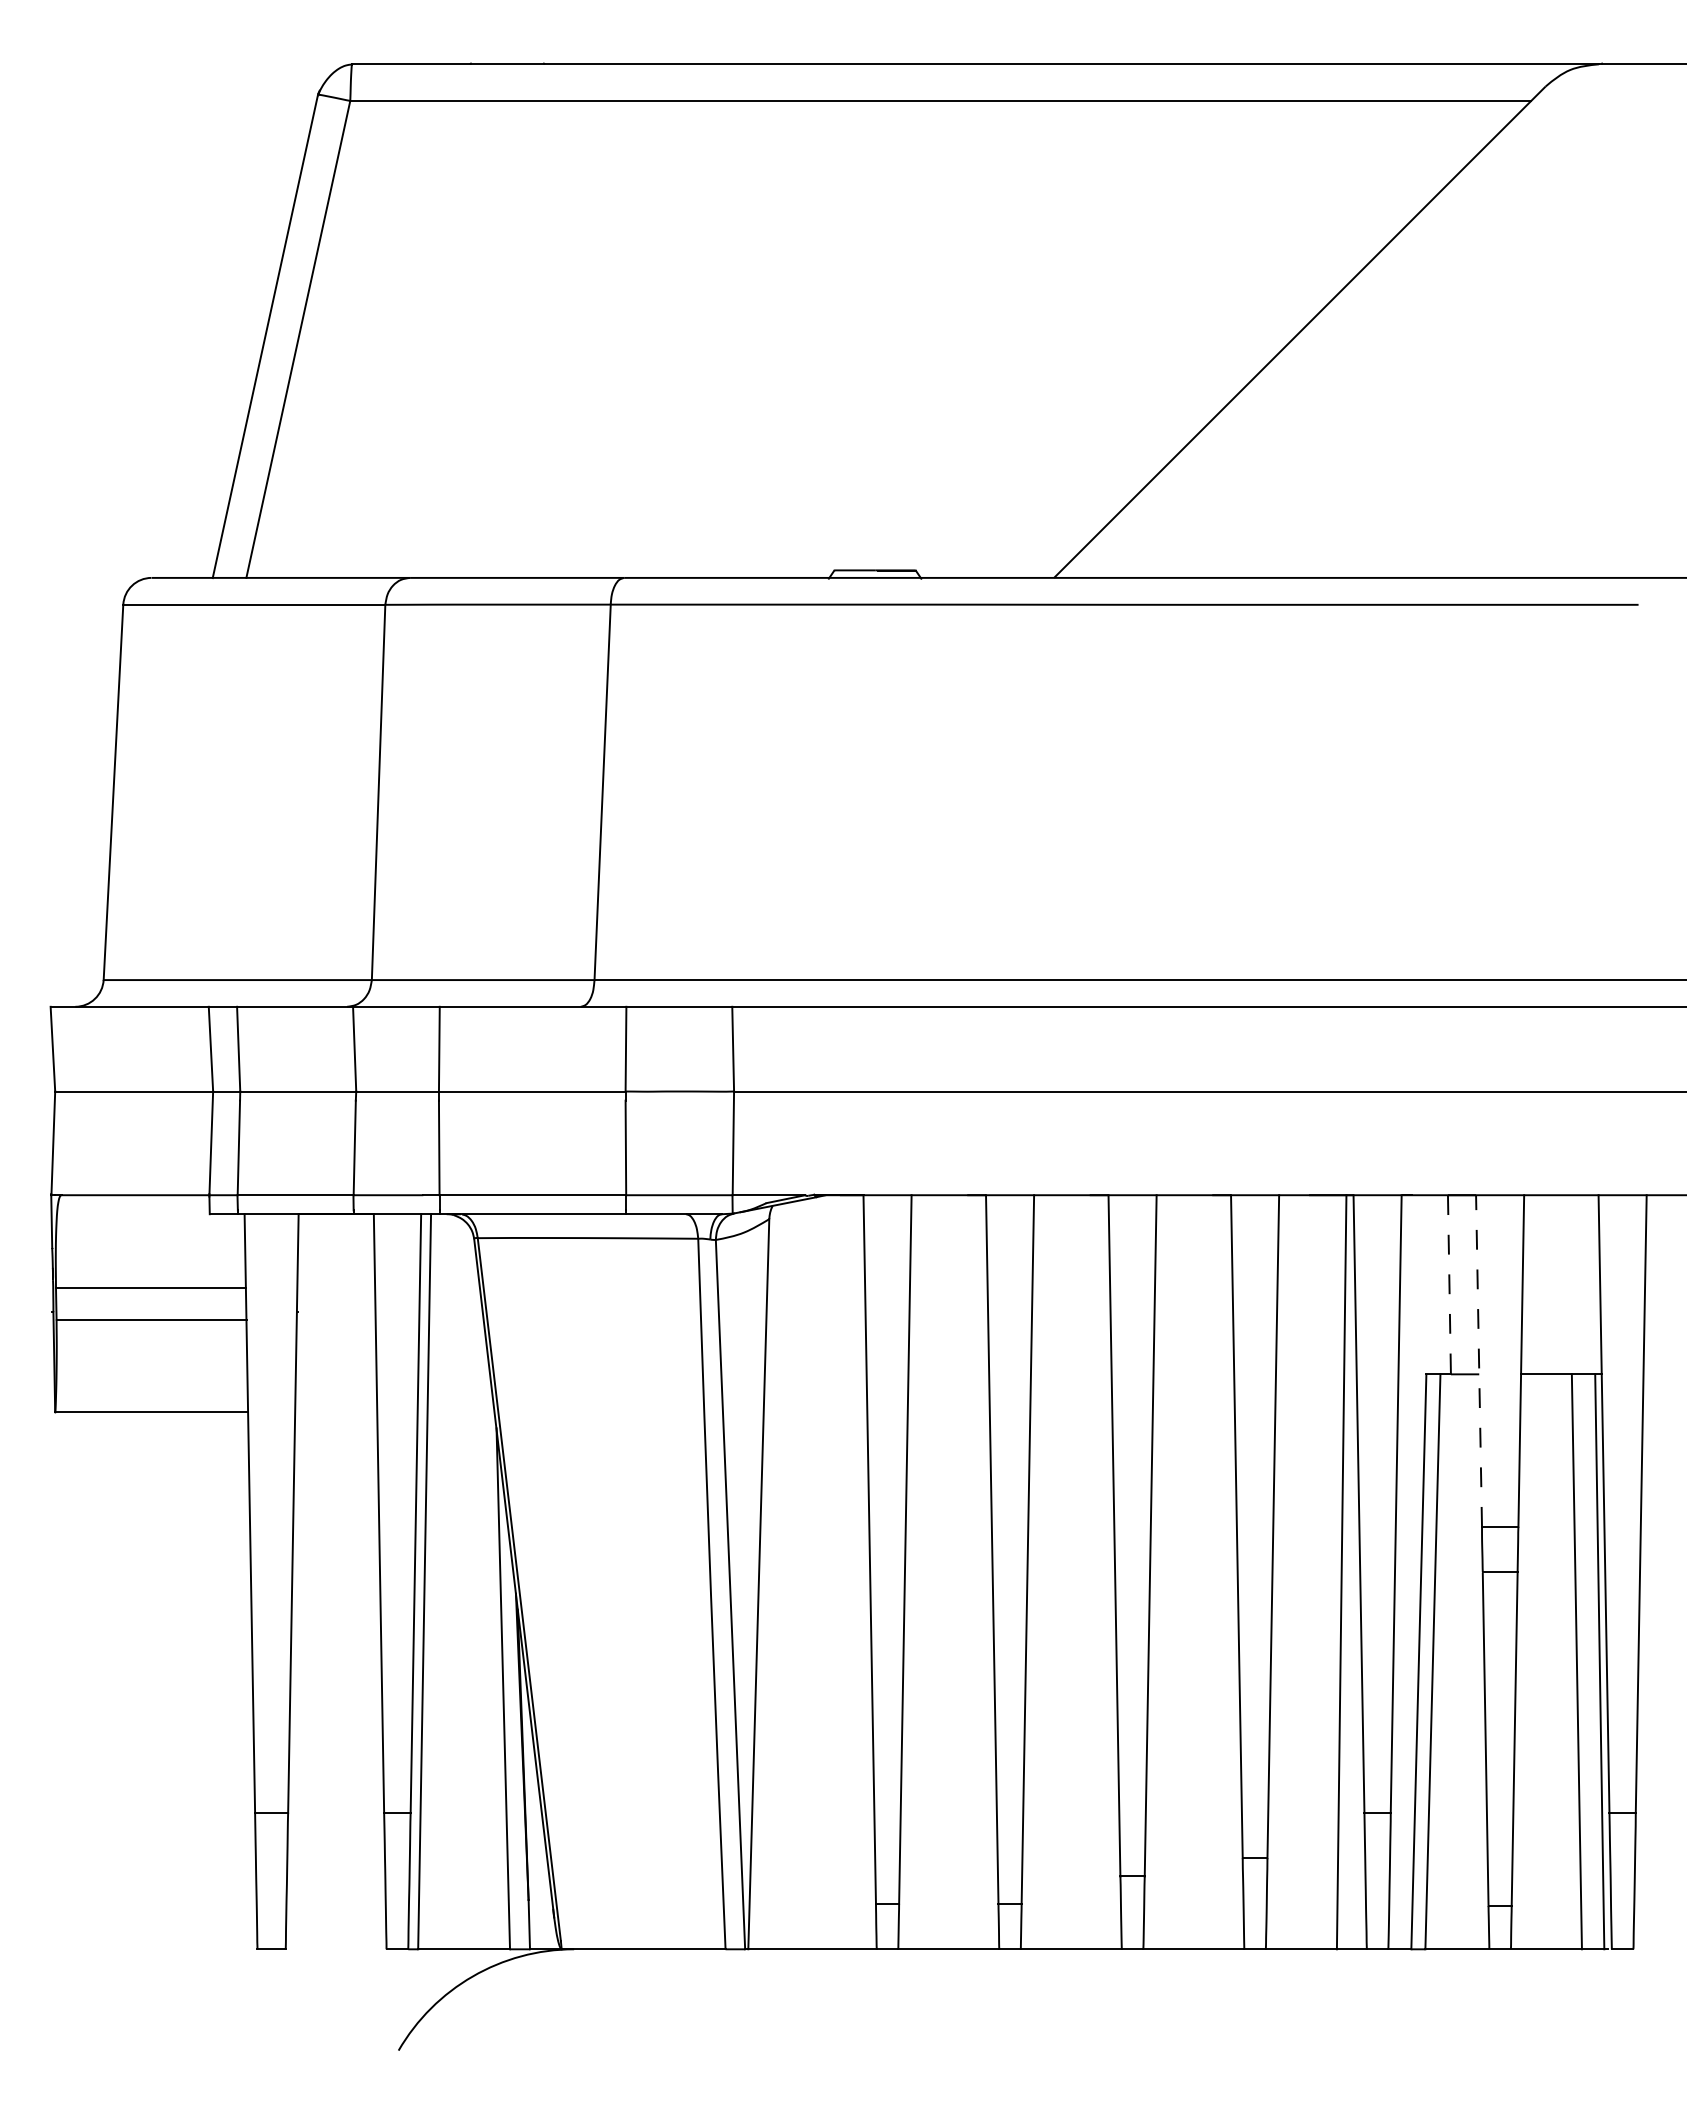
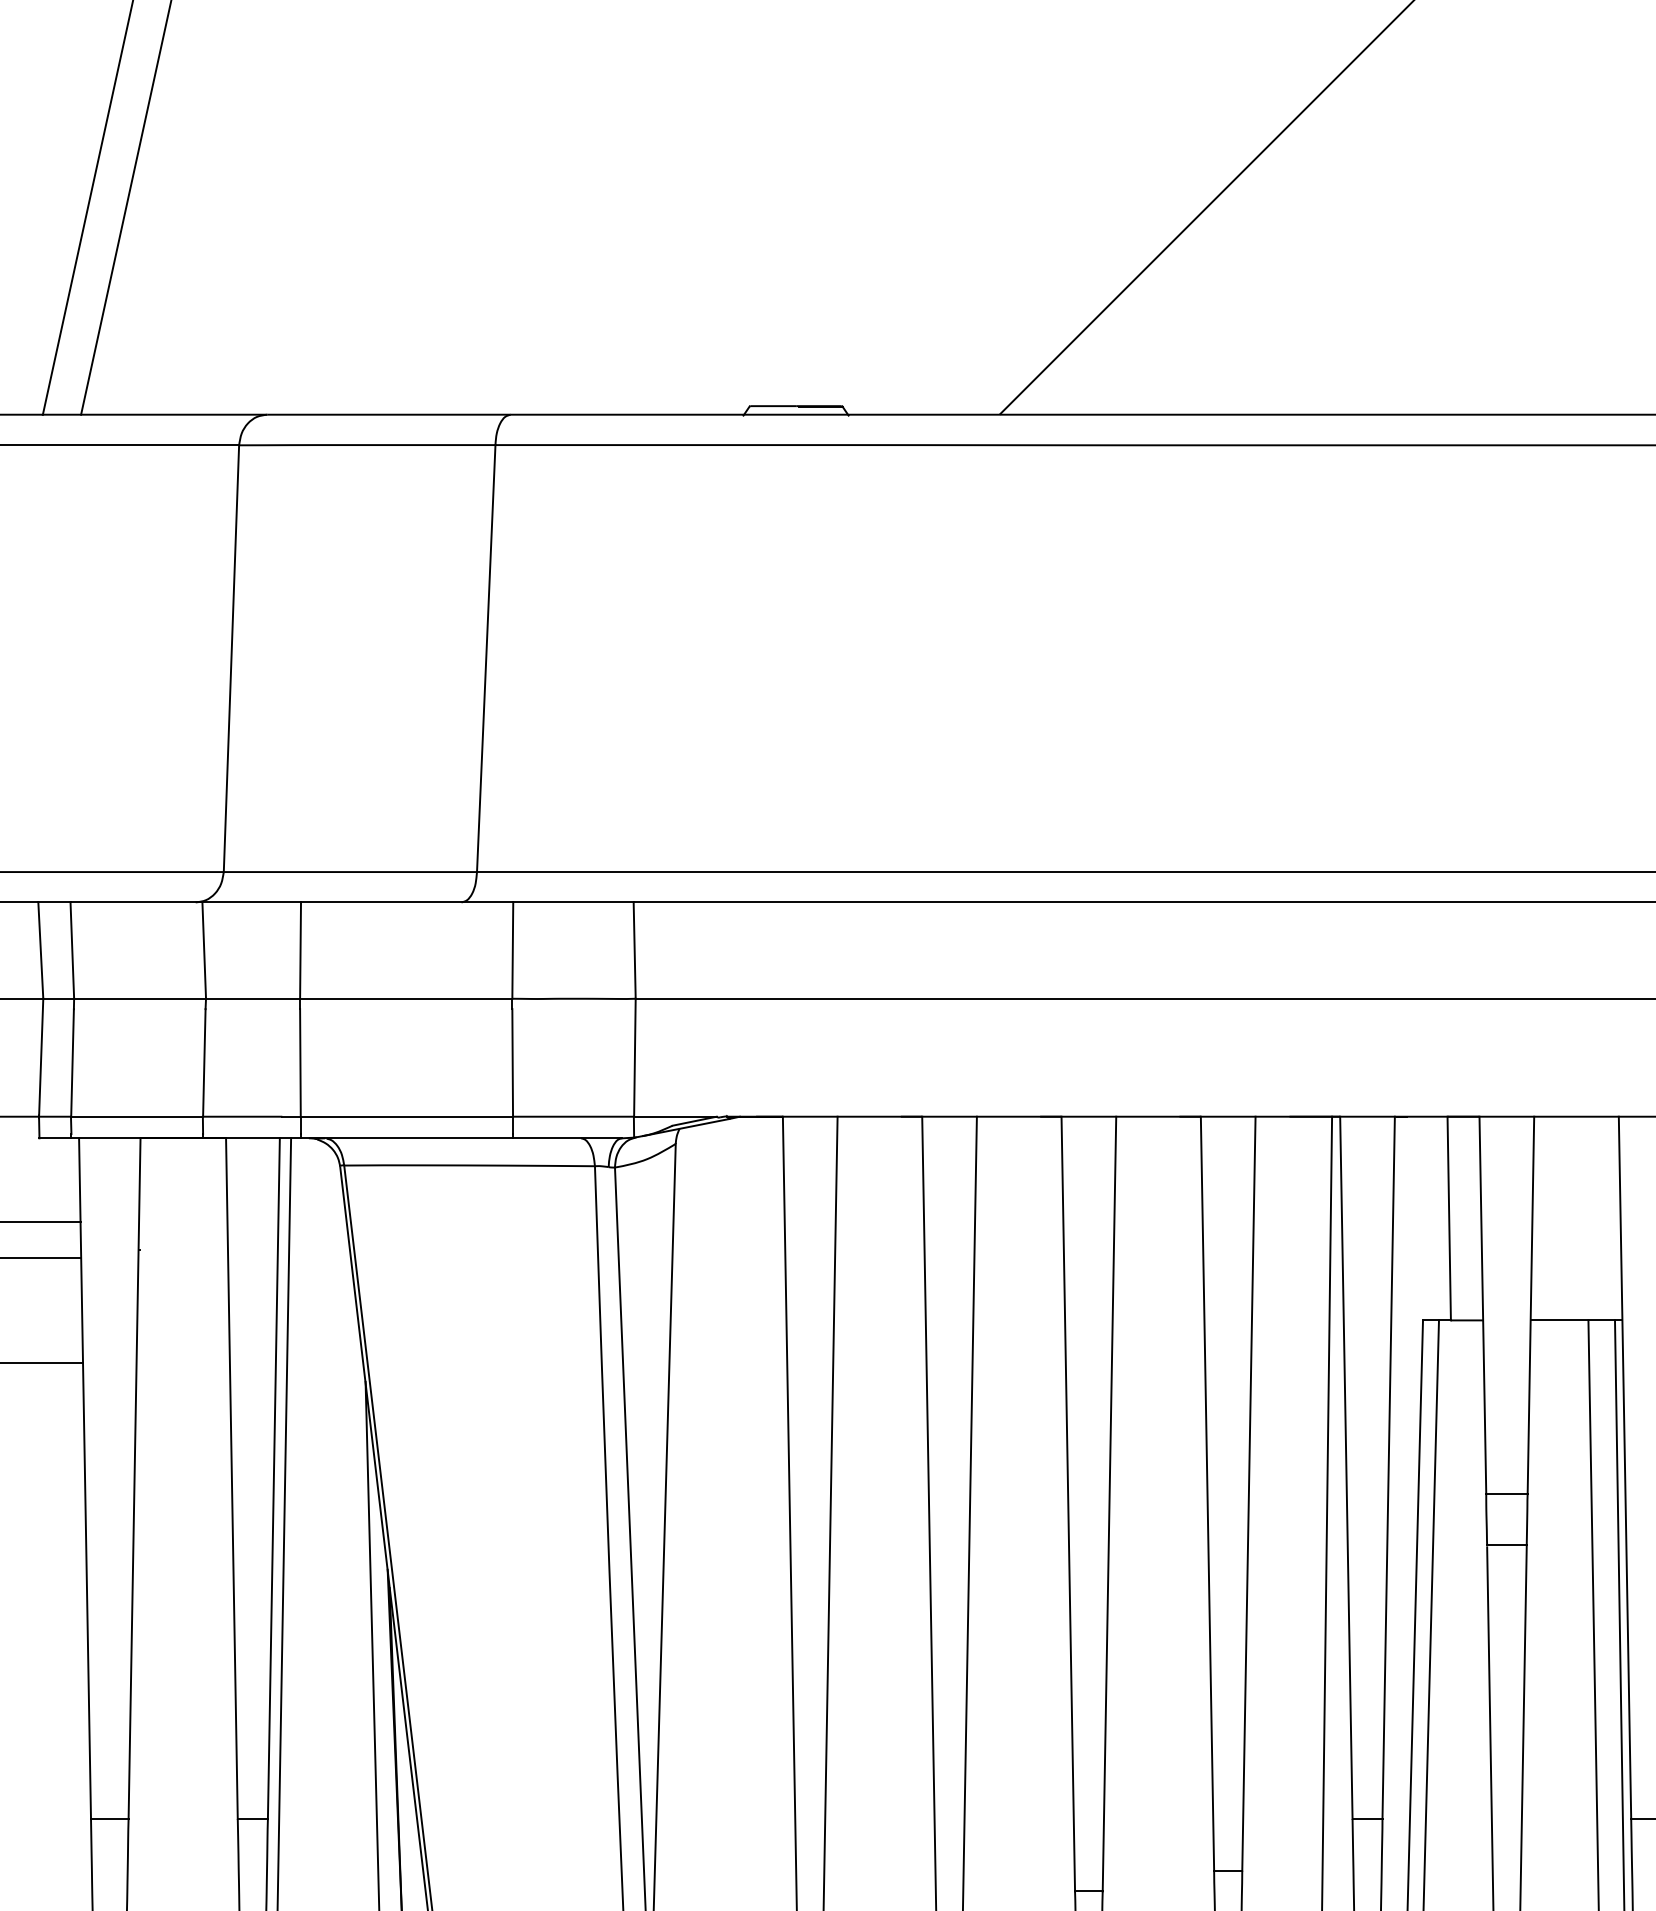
line: (1449, 1284) -> (1449, 1218), dashed -> solid
line: (1479, 1360) -> (1483, 1304), dashed -> solid

